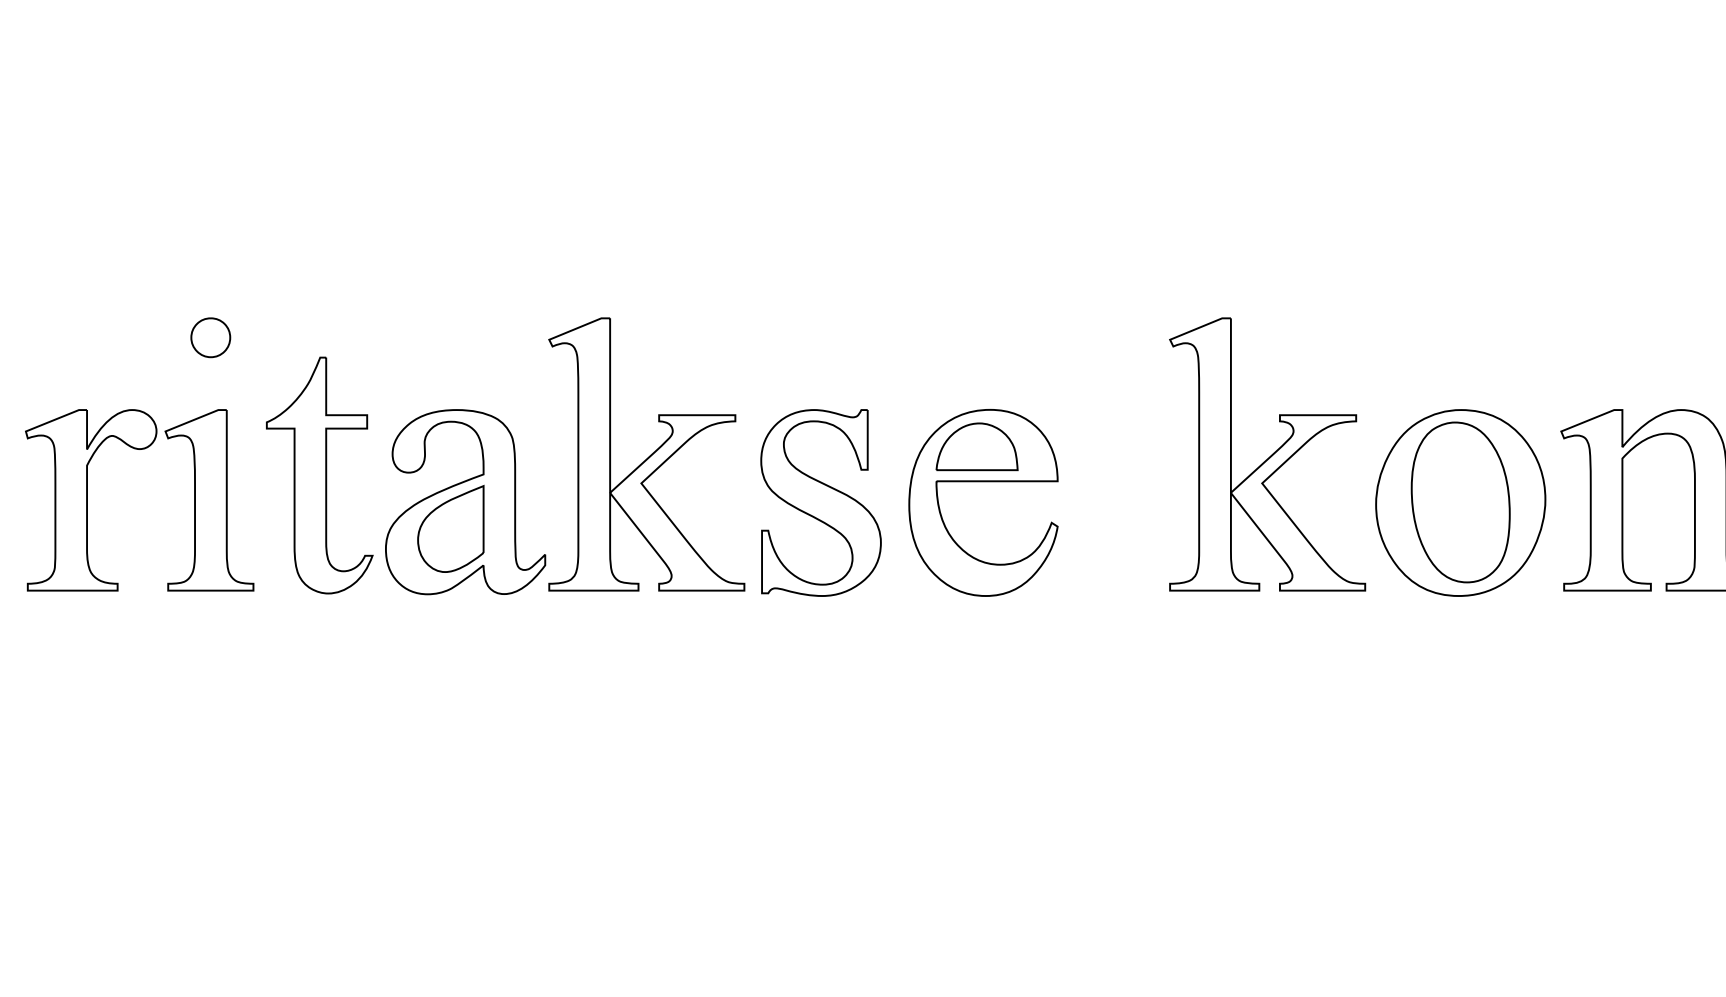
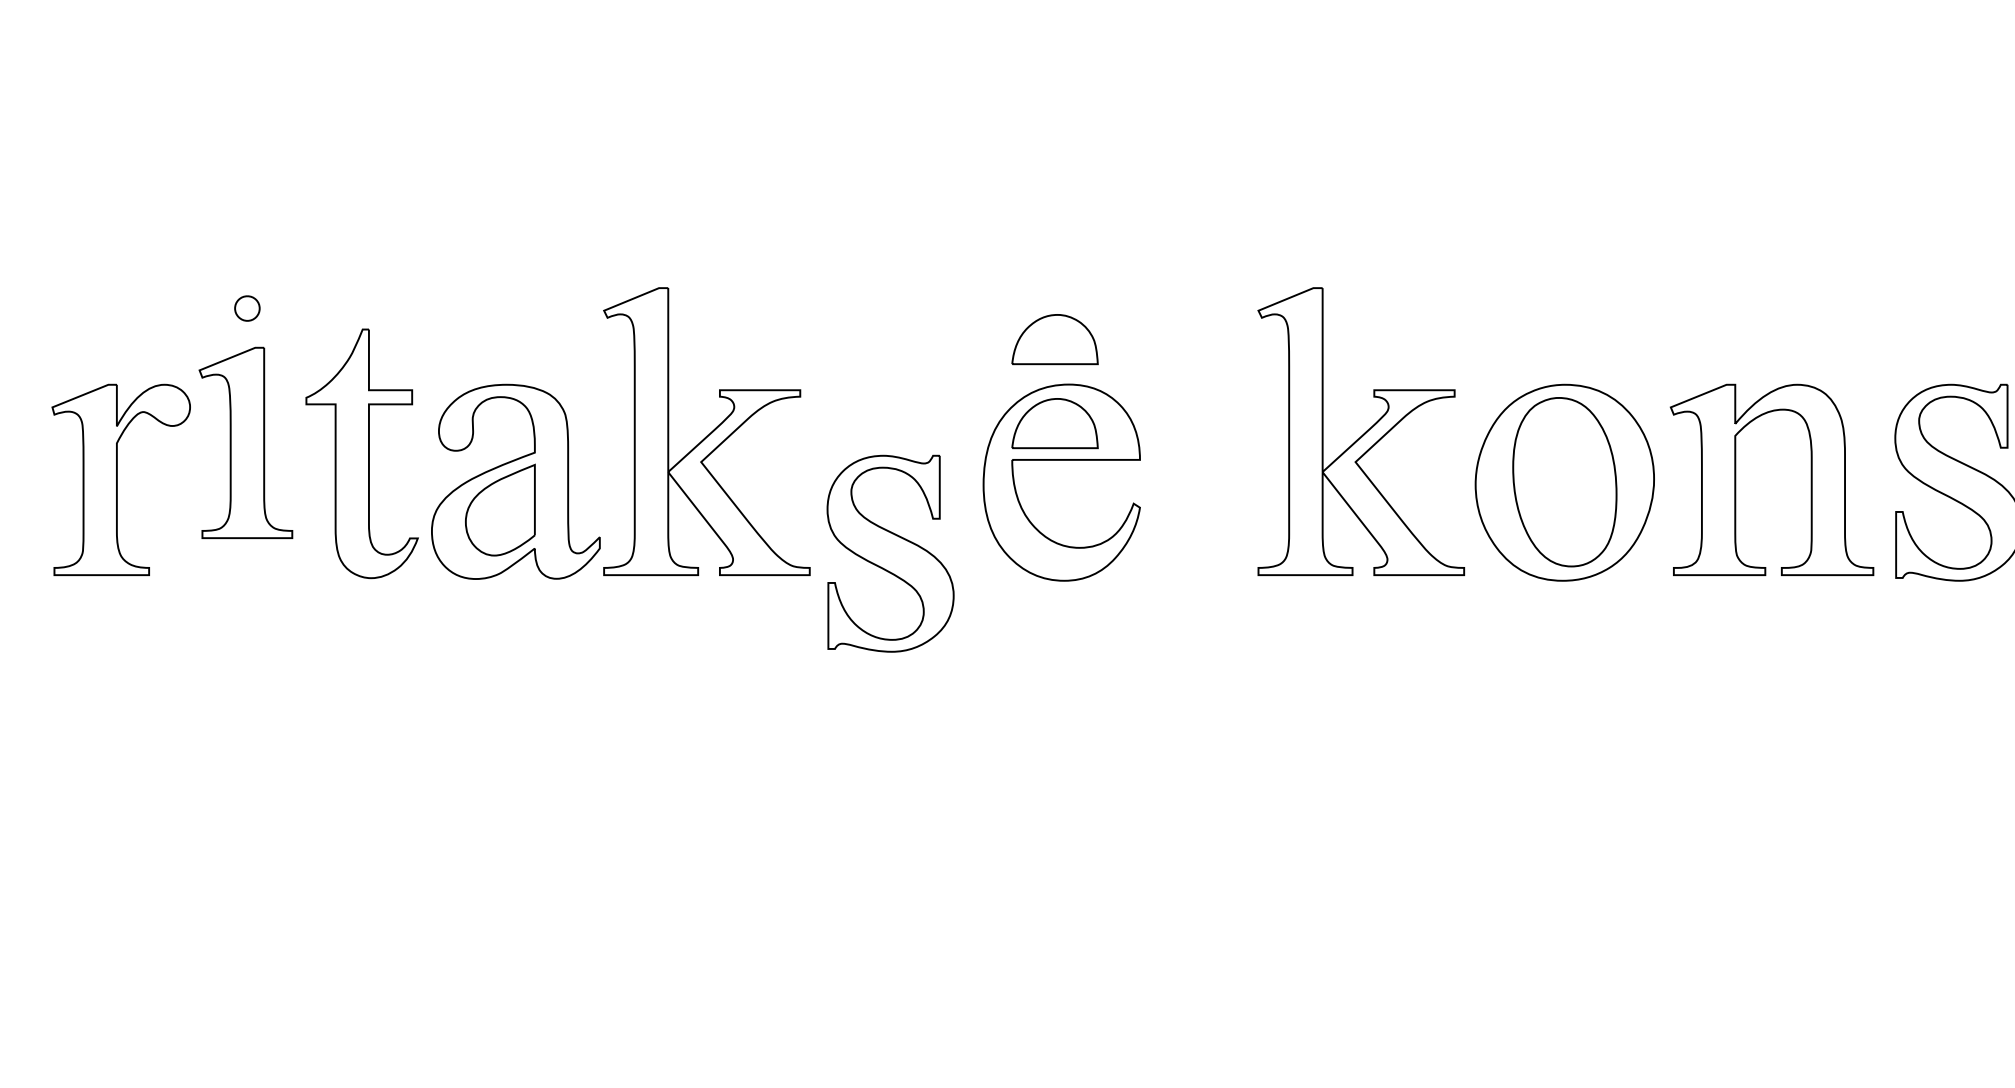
part: (210, 337) -> (247, 308), size x0.6
part: (976, 367) -> (1054, 339), added
part: (209, 499) -> (245, 442), moved
part: (820, 502) -> (890, 553), moved

